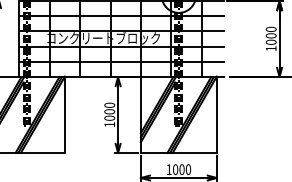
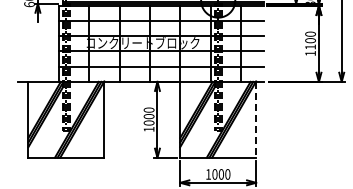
text: (271, 41) -> (310, 46), 1000 -> 1100
line: (217, 114) -> (256, 119), solid -> dashed

